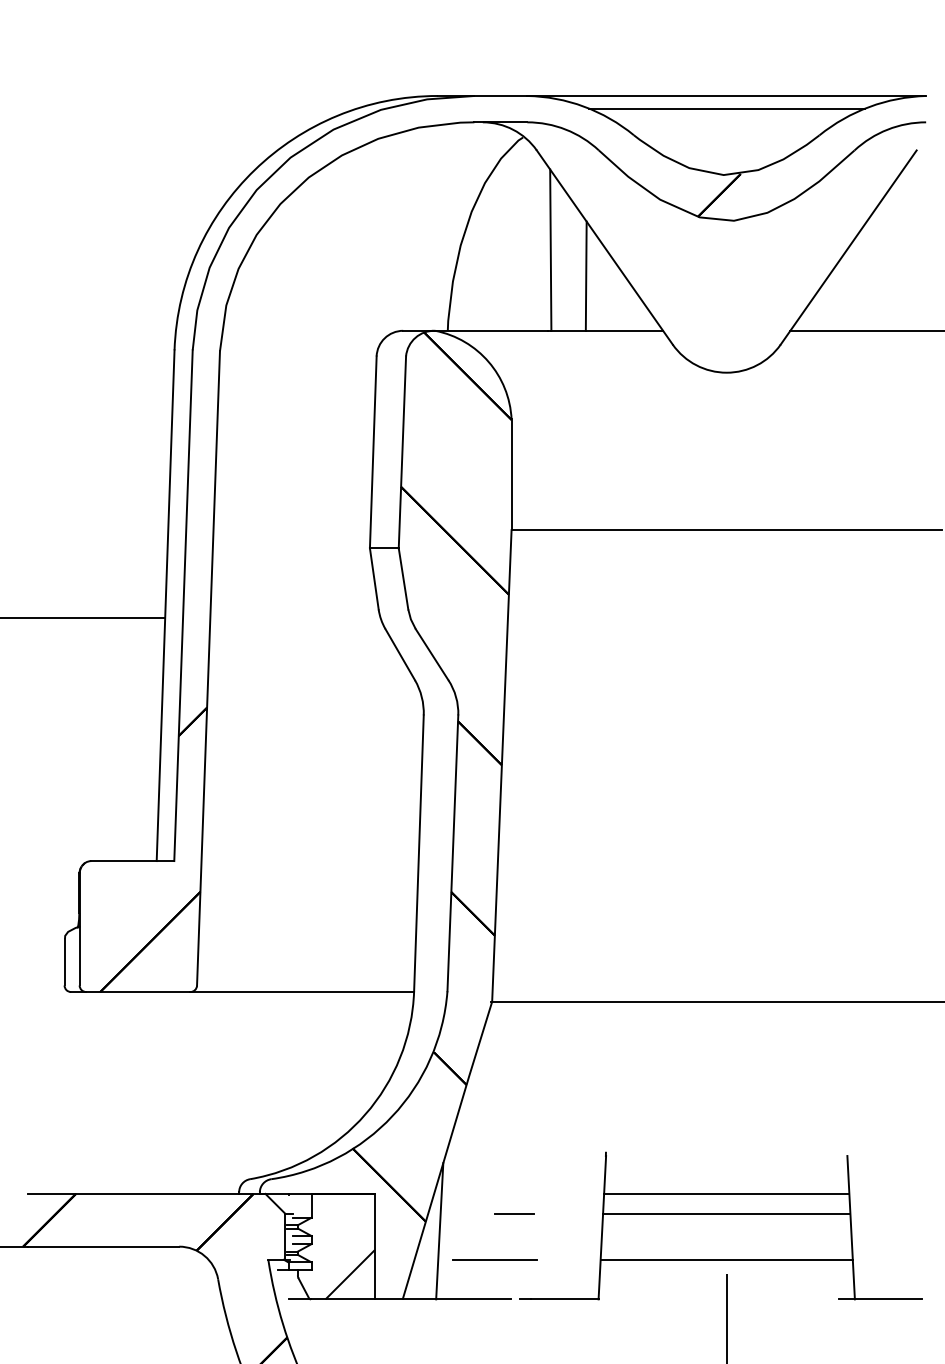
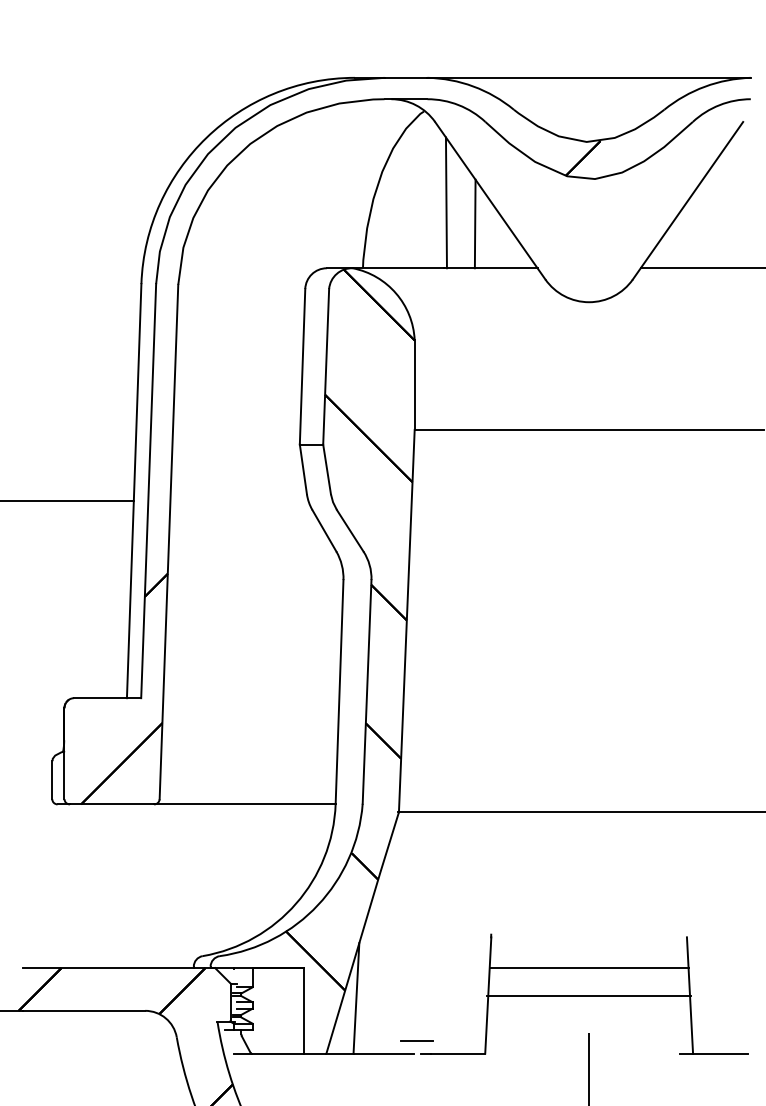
line: (726, 109) -> (588, 88), removed
line: (514, 1213) -> (417, 1040), moved
line: (726, 1213) -> (588, 983), removed
line: (494, 1259) -> (400, 1021), removed
line: (726, 1259) -> (588, 995), moved
hatch: (349, 1274) -> (283, 1033), removed

